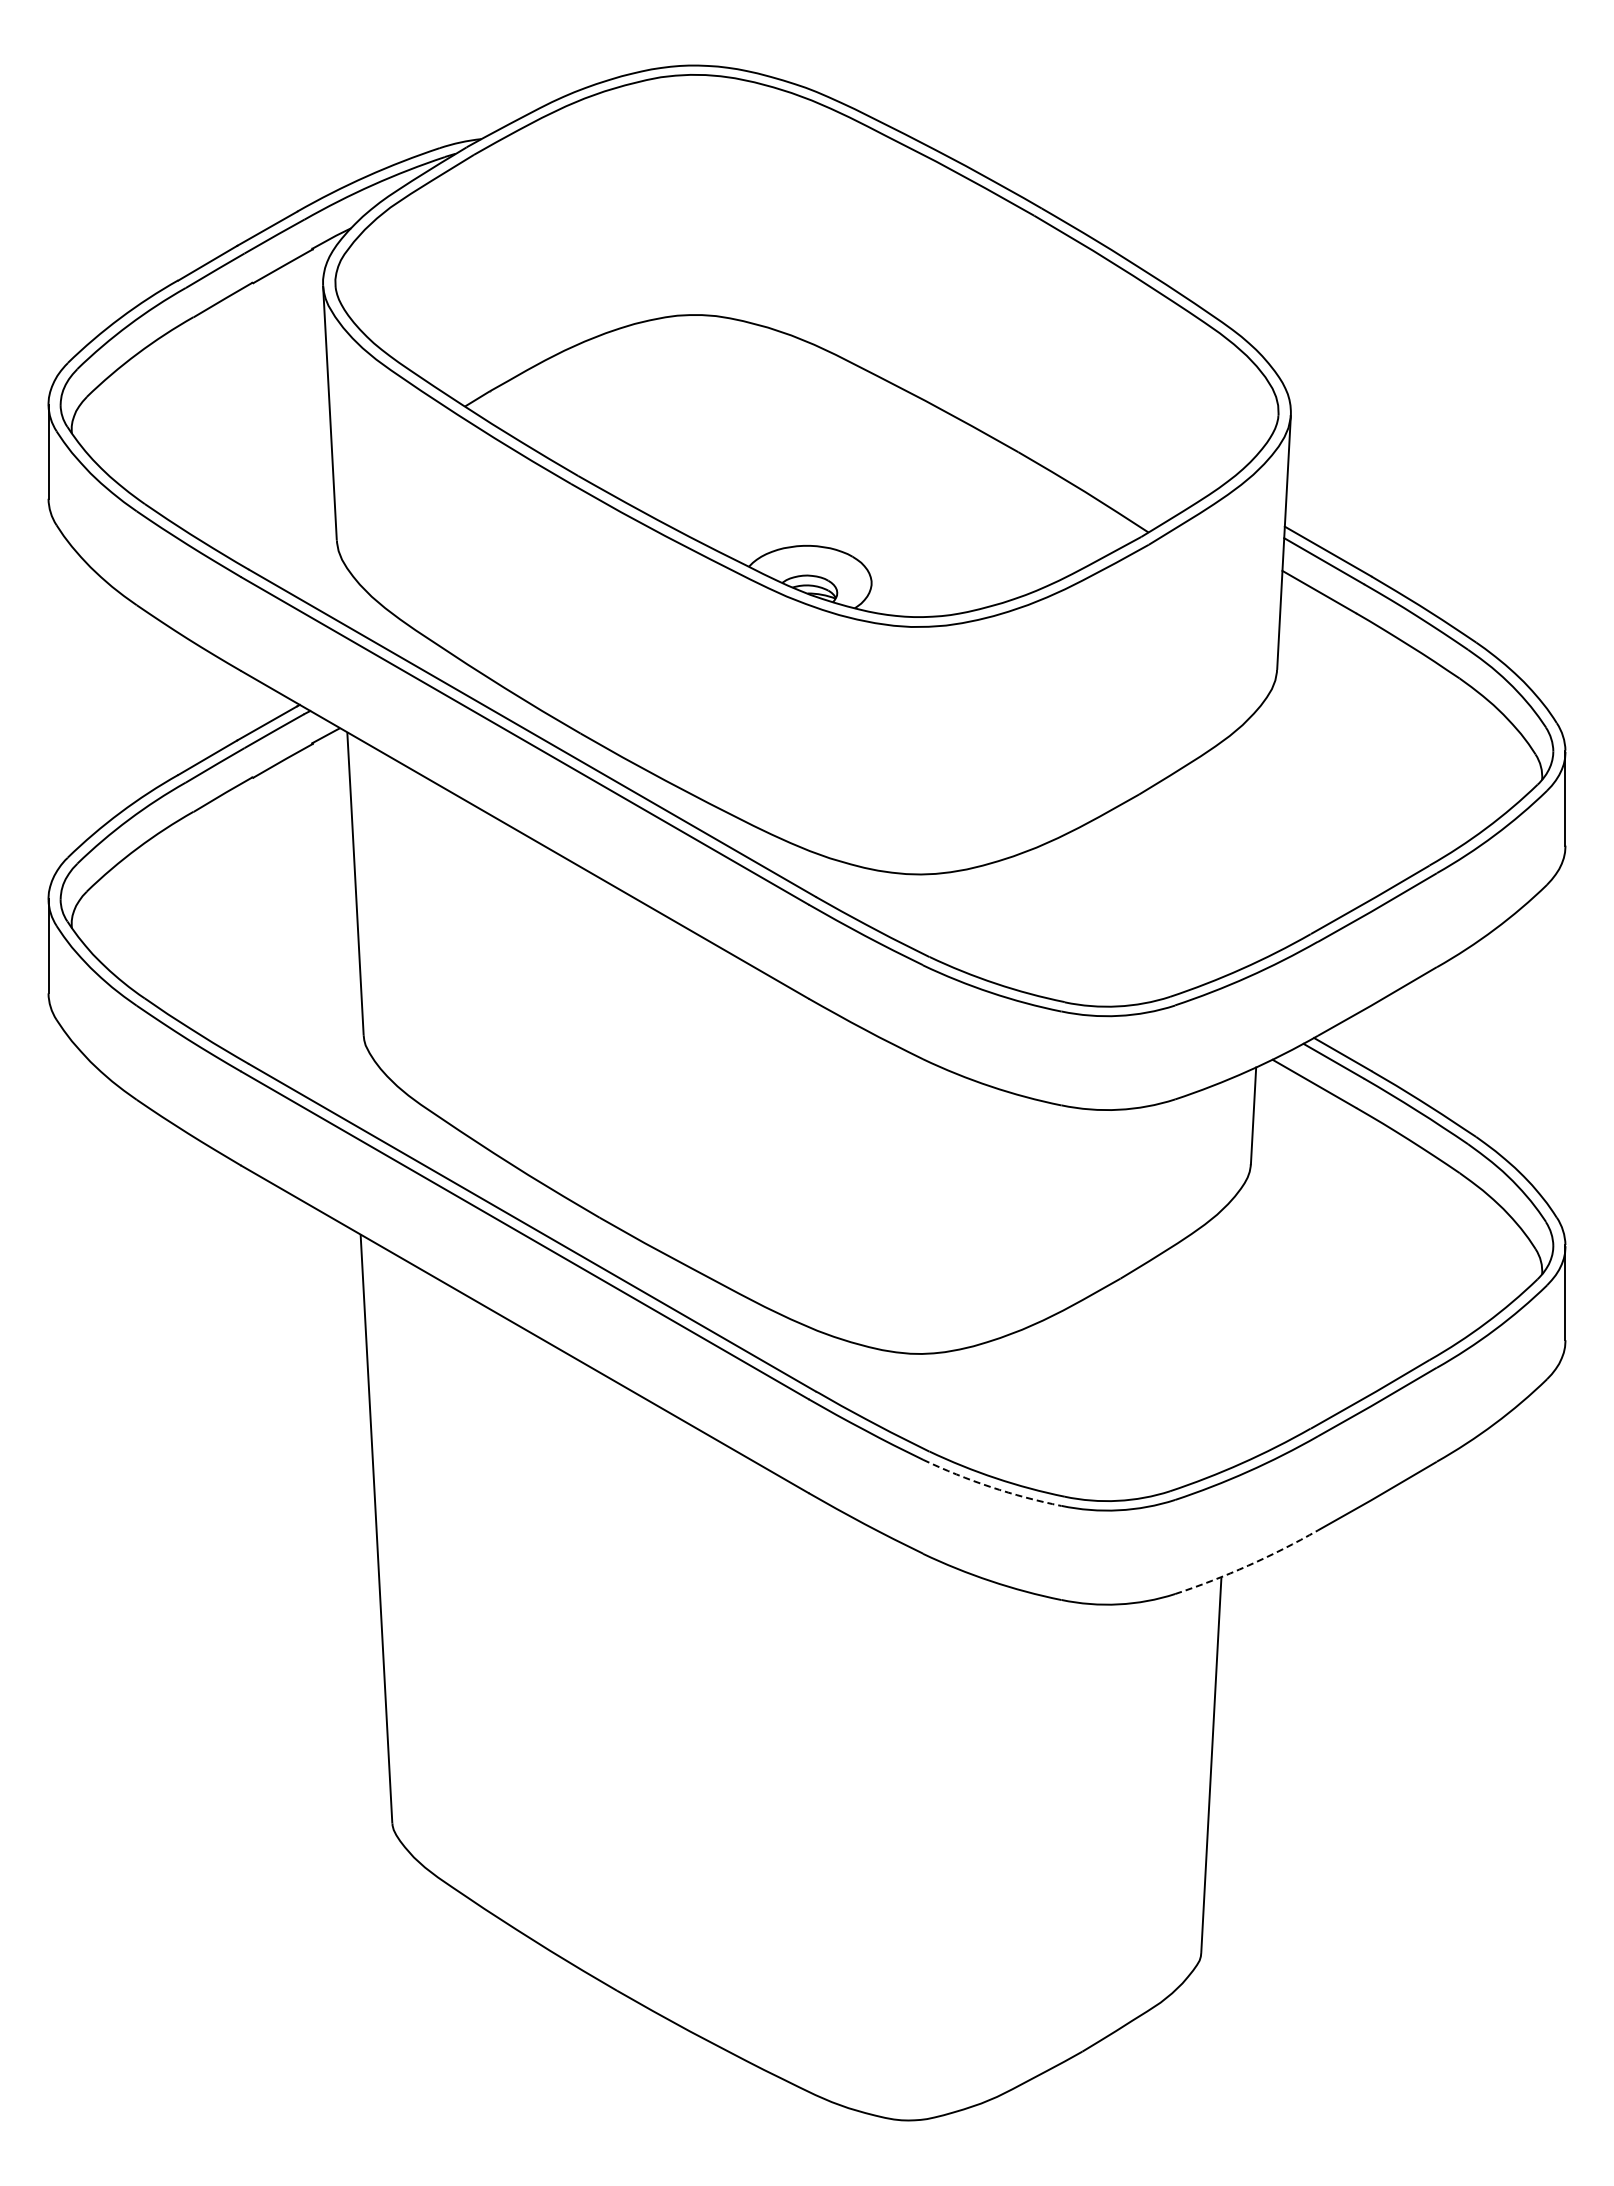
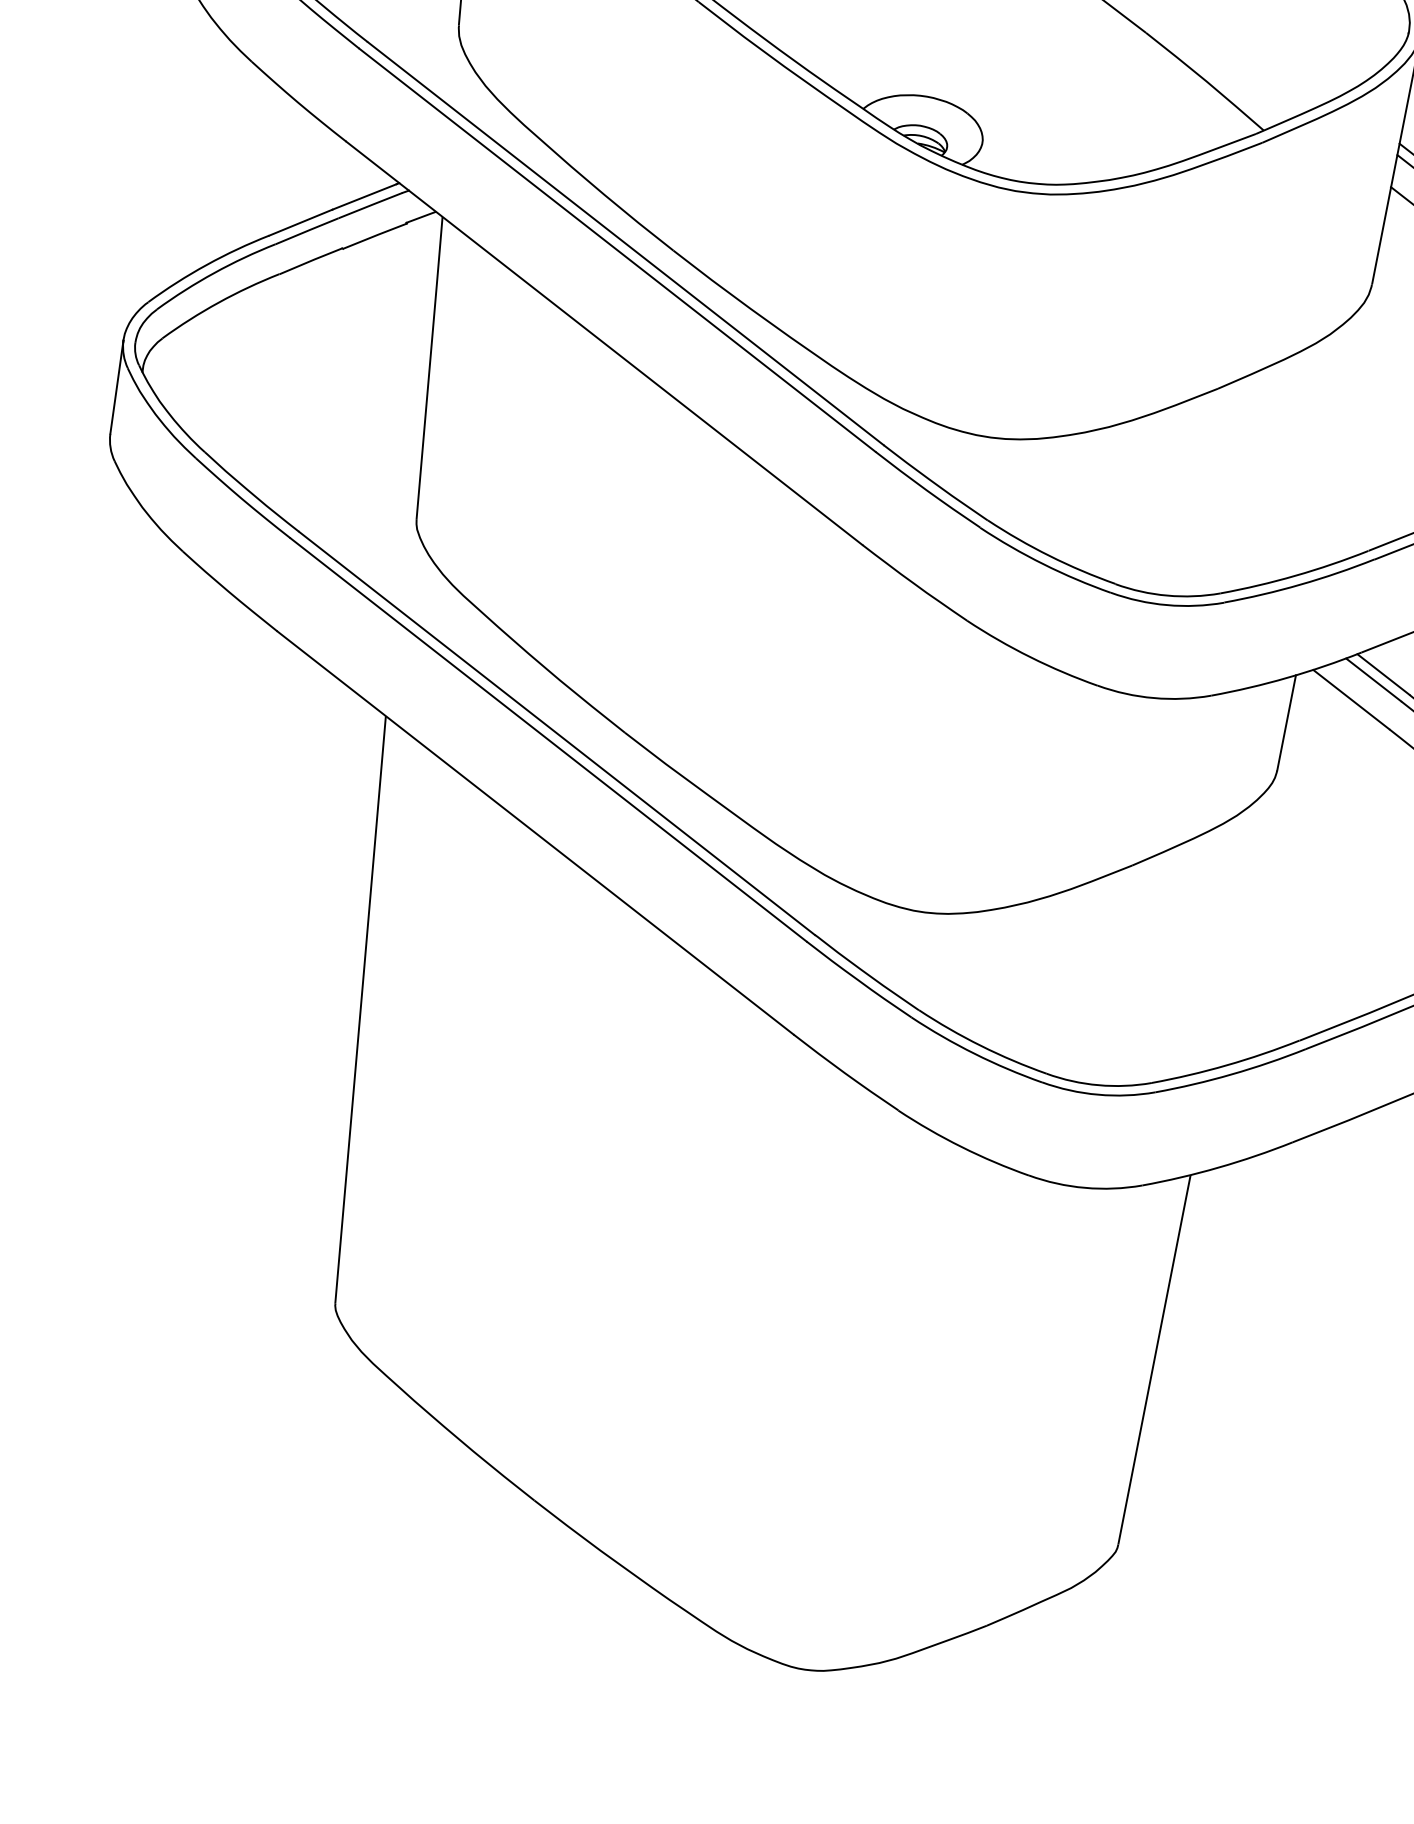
arc: (990, 1487) -> (974, 1054), dashed -> solid
arc: (1248, 1565) -> (1219, 1167), dashed -> solid

